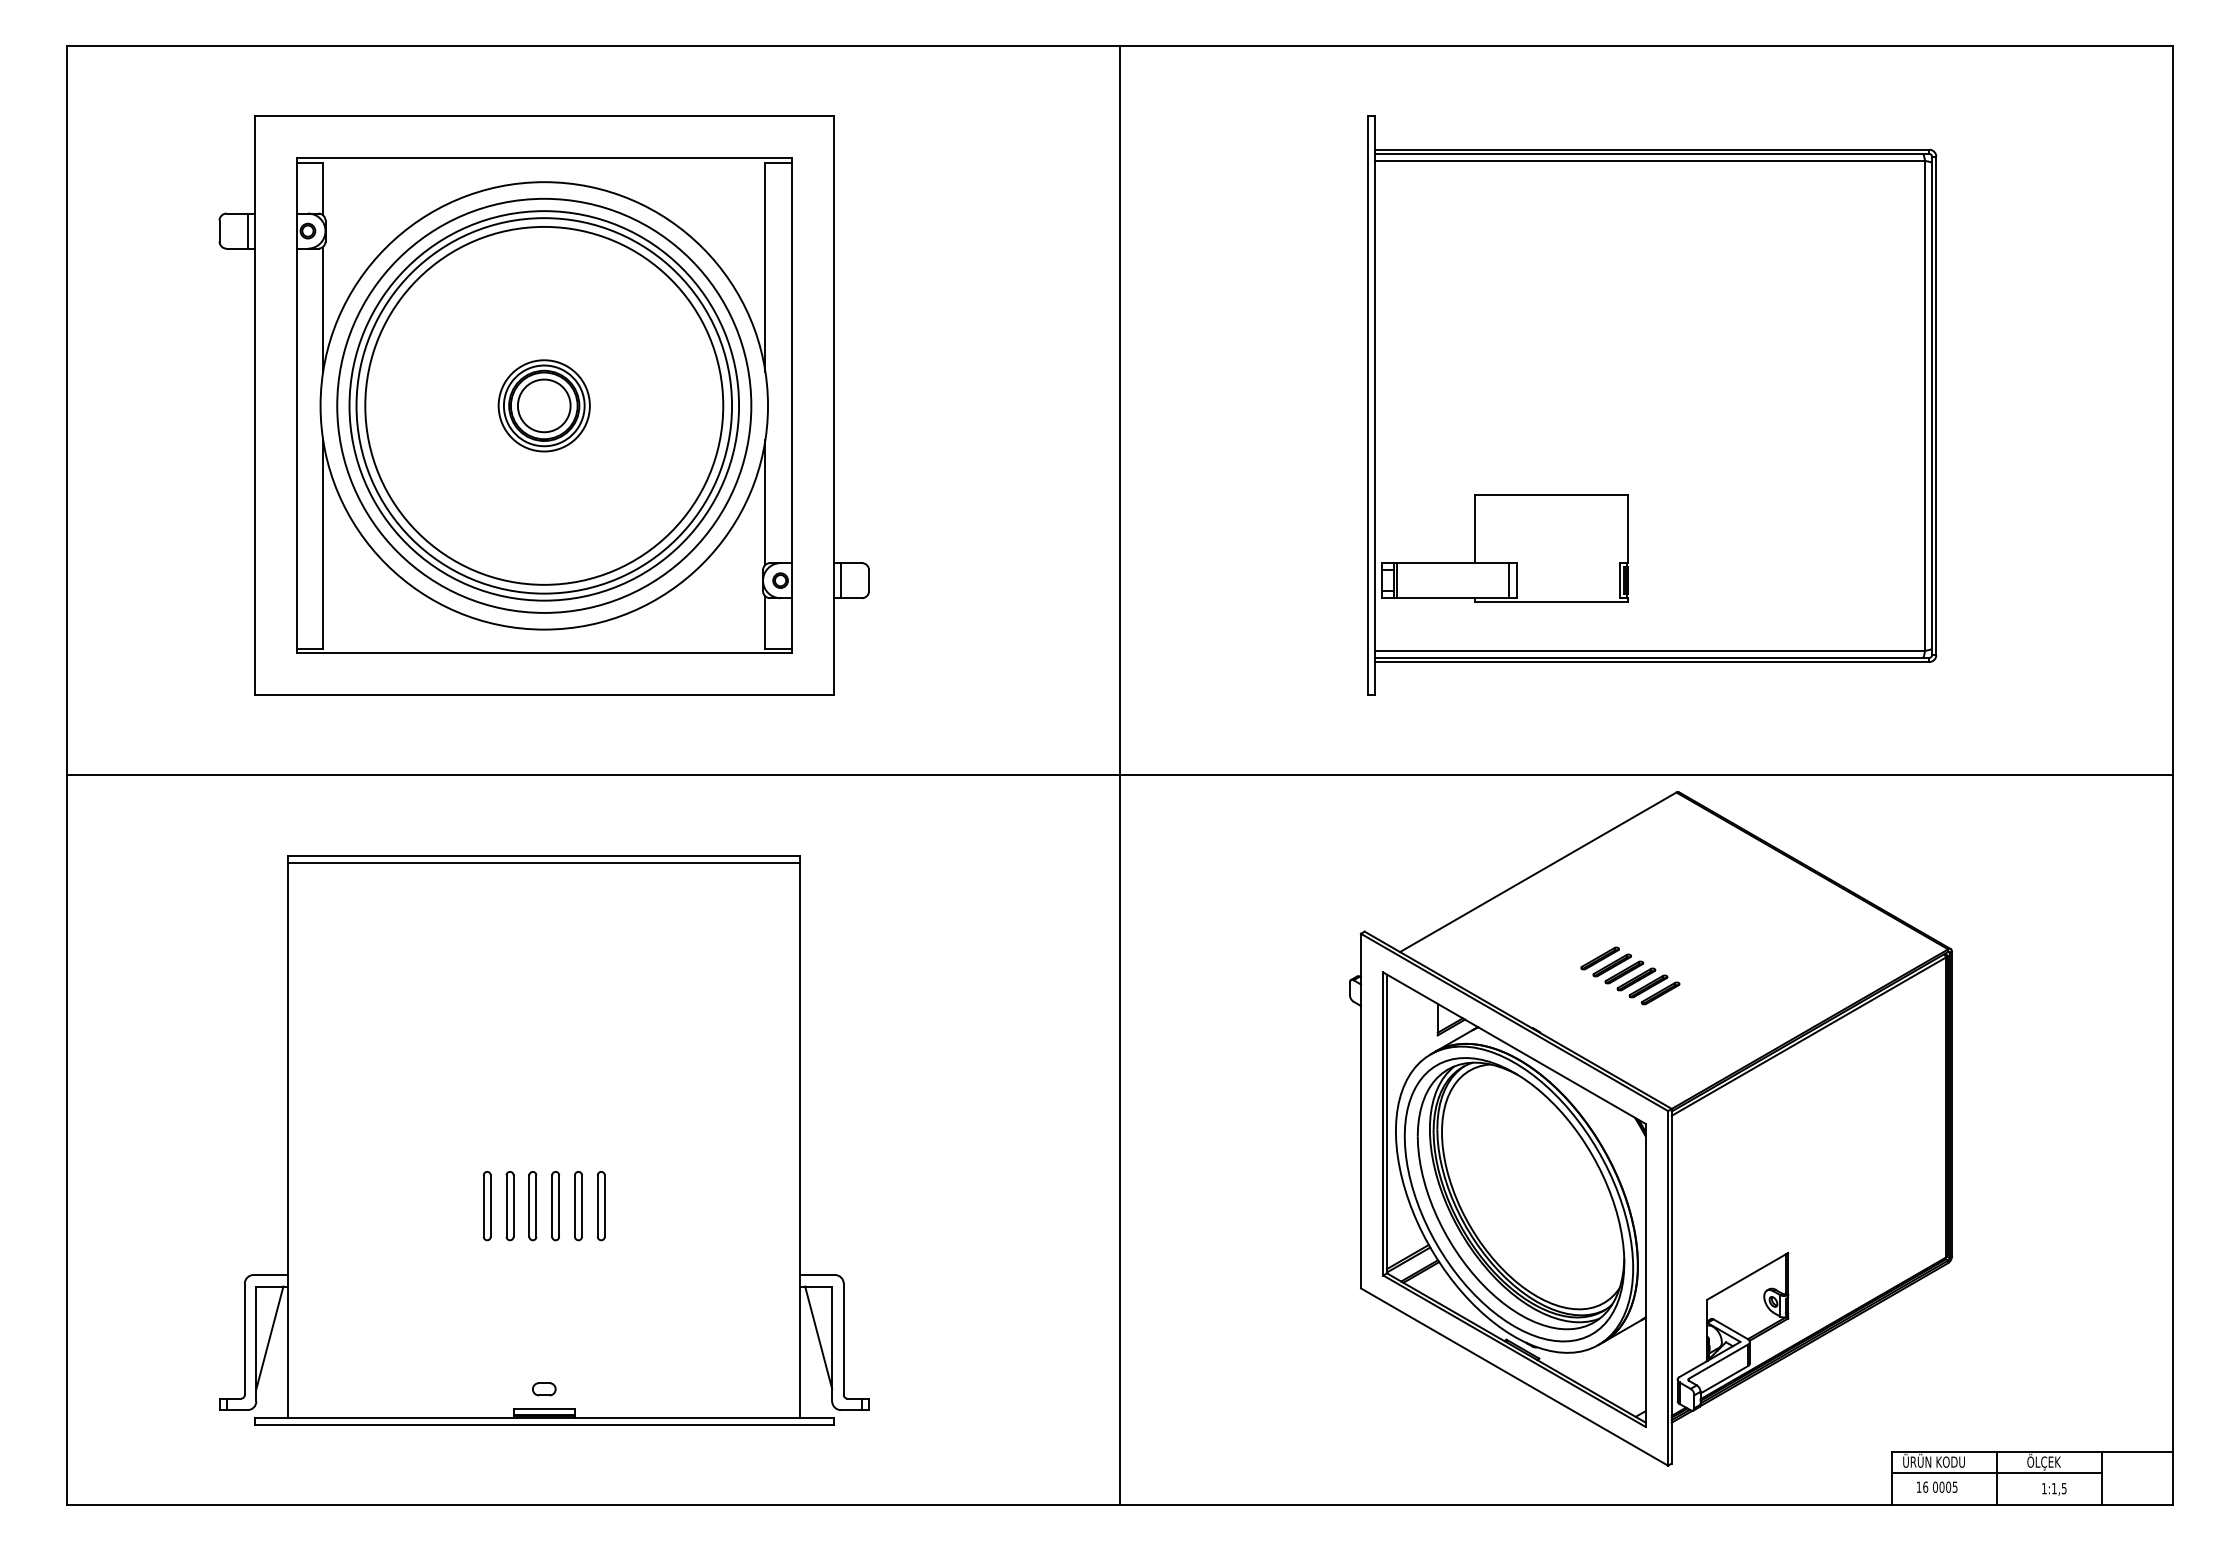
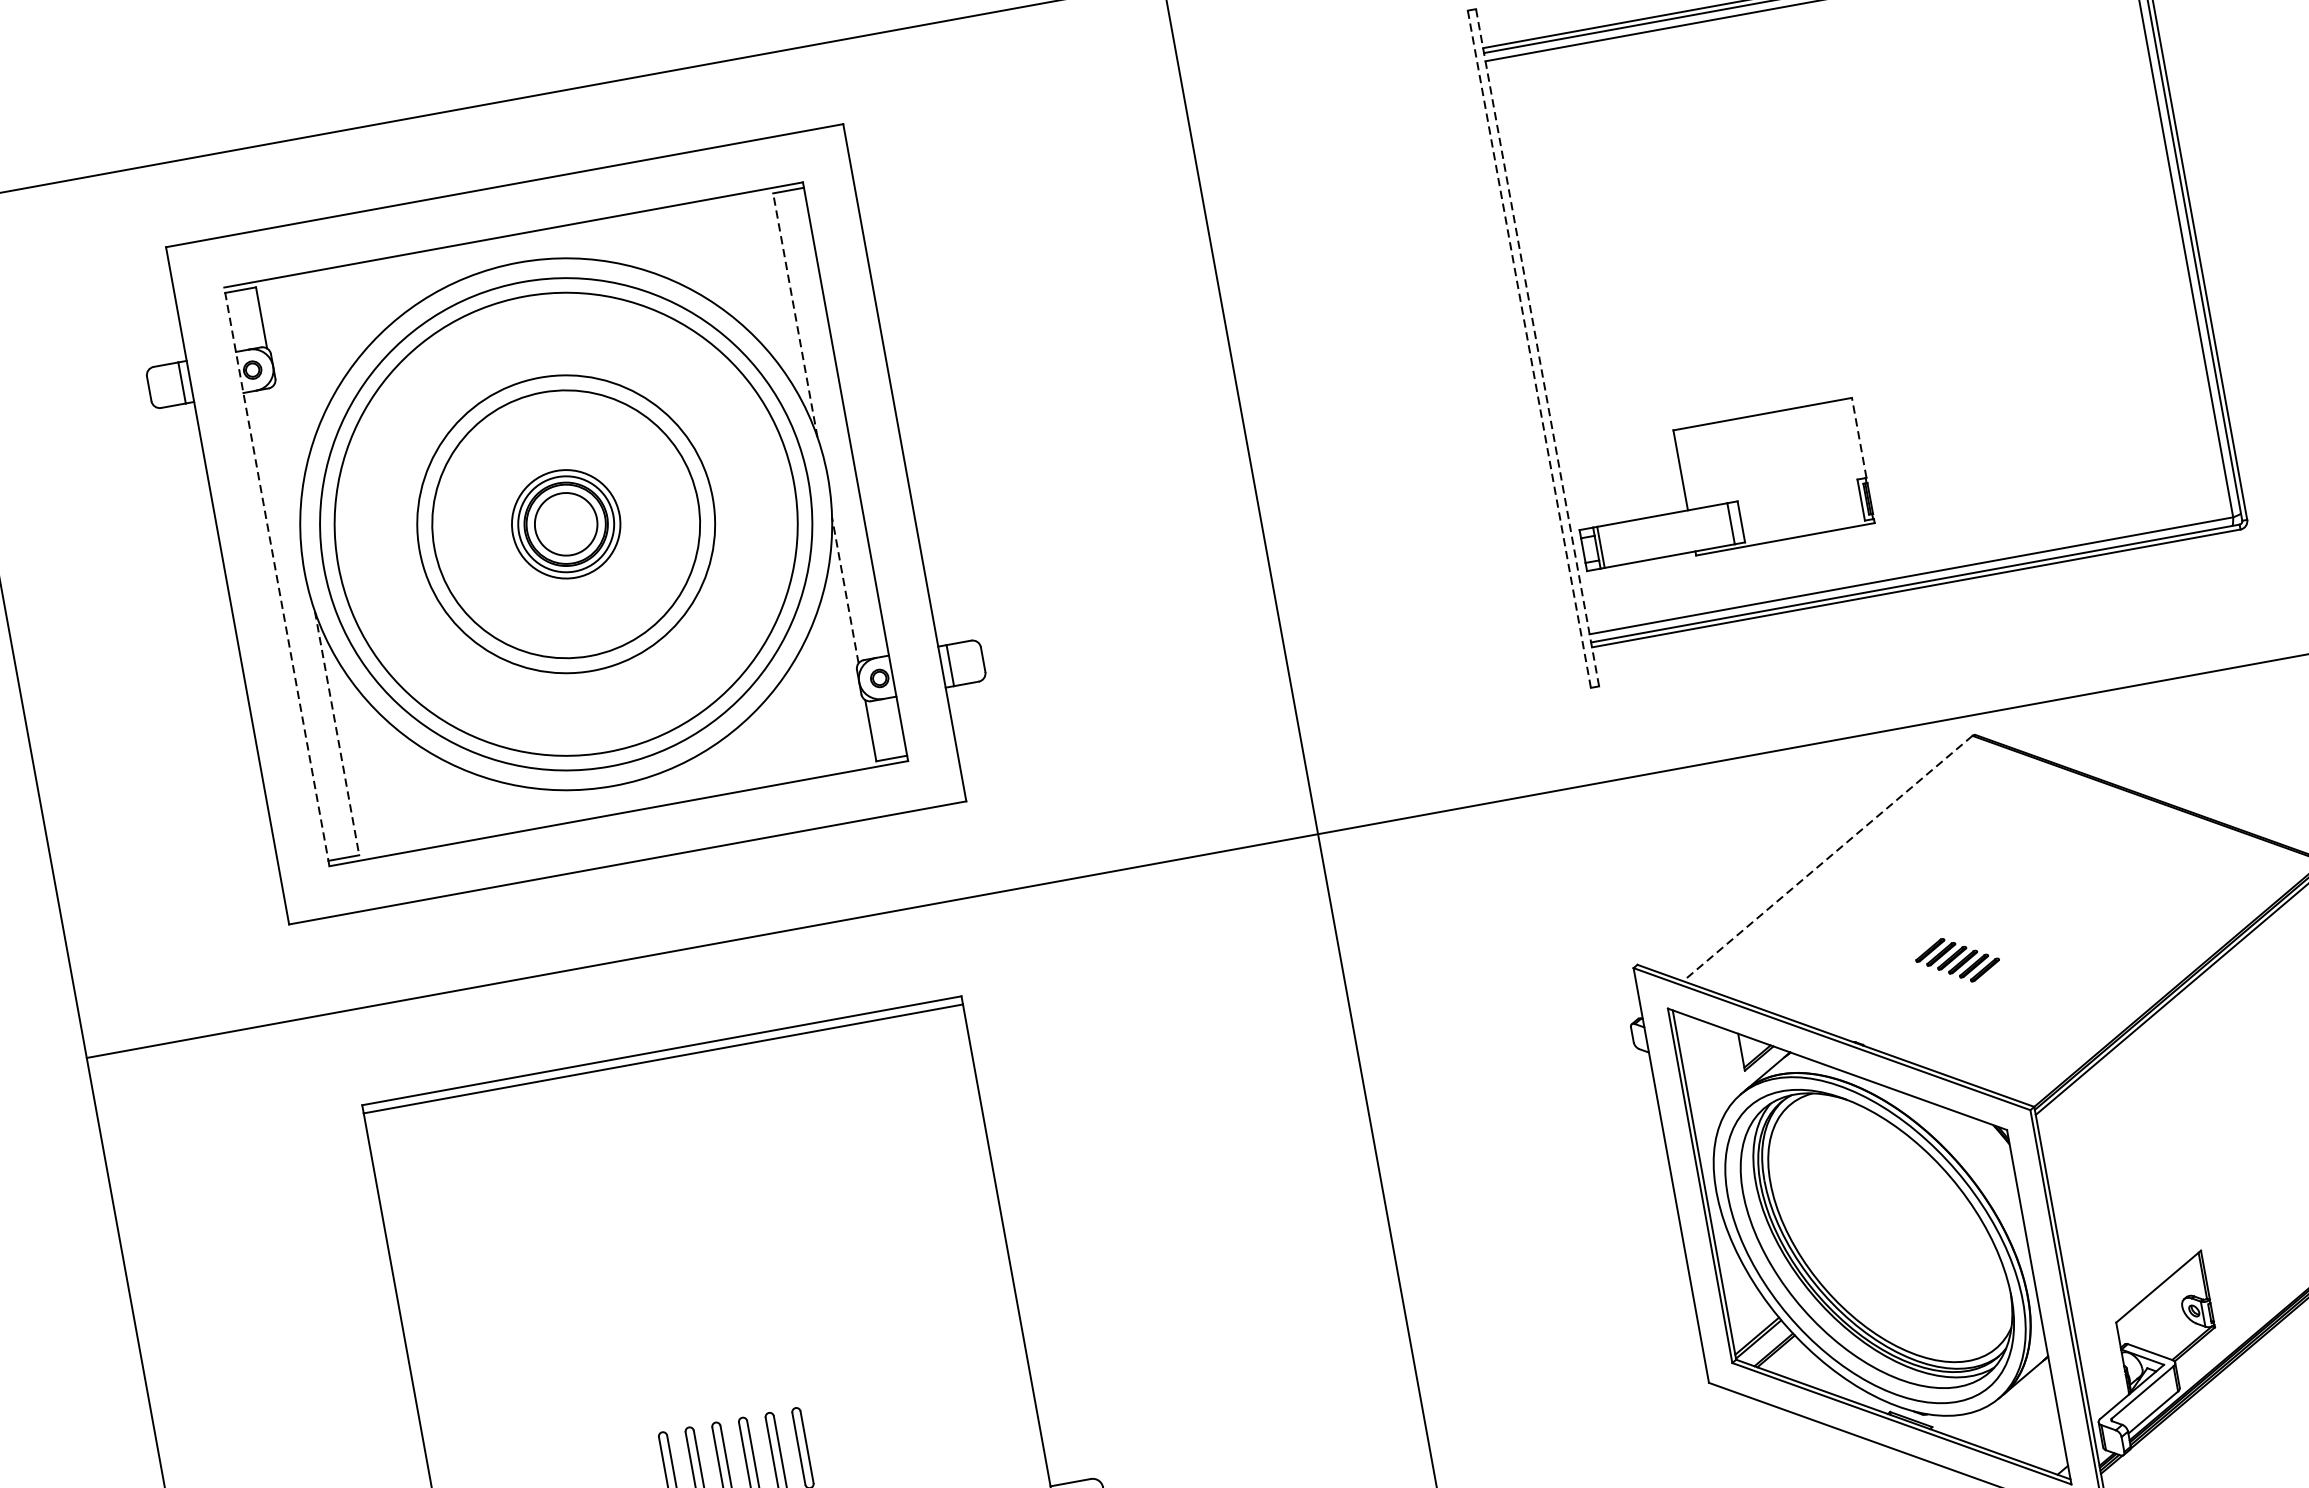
line: (765, 266) -> (795, 314), solid -> dashed
line: (323, 308) -> (287, 457), removed
line: (296, 405) -> (276, 576), solid -> dashed
circle: (544, 405) -> (566, 523), size x0.6
circle: (544, 405) -> (566, 523), size x0.7
line: (1367, 405) -> (1528, 348), solid -> dashed
line: (1374, 405) -> (1537, 347), solid -> dashed
line: (765, 502) -> (845, 590), solid -> dashed
line: (1627, 528) -> (1859, 437), solid -> dashed
line: (323, 544) -> (337, 733), solid -> dashed
line: (1538, 872) -> (1828, 858), solid -> dashed
part: (1630, 975) -> (1957, 959), size x0.7

